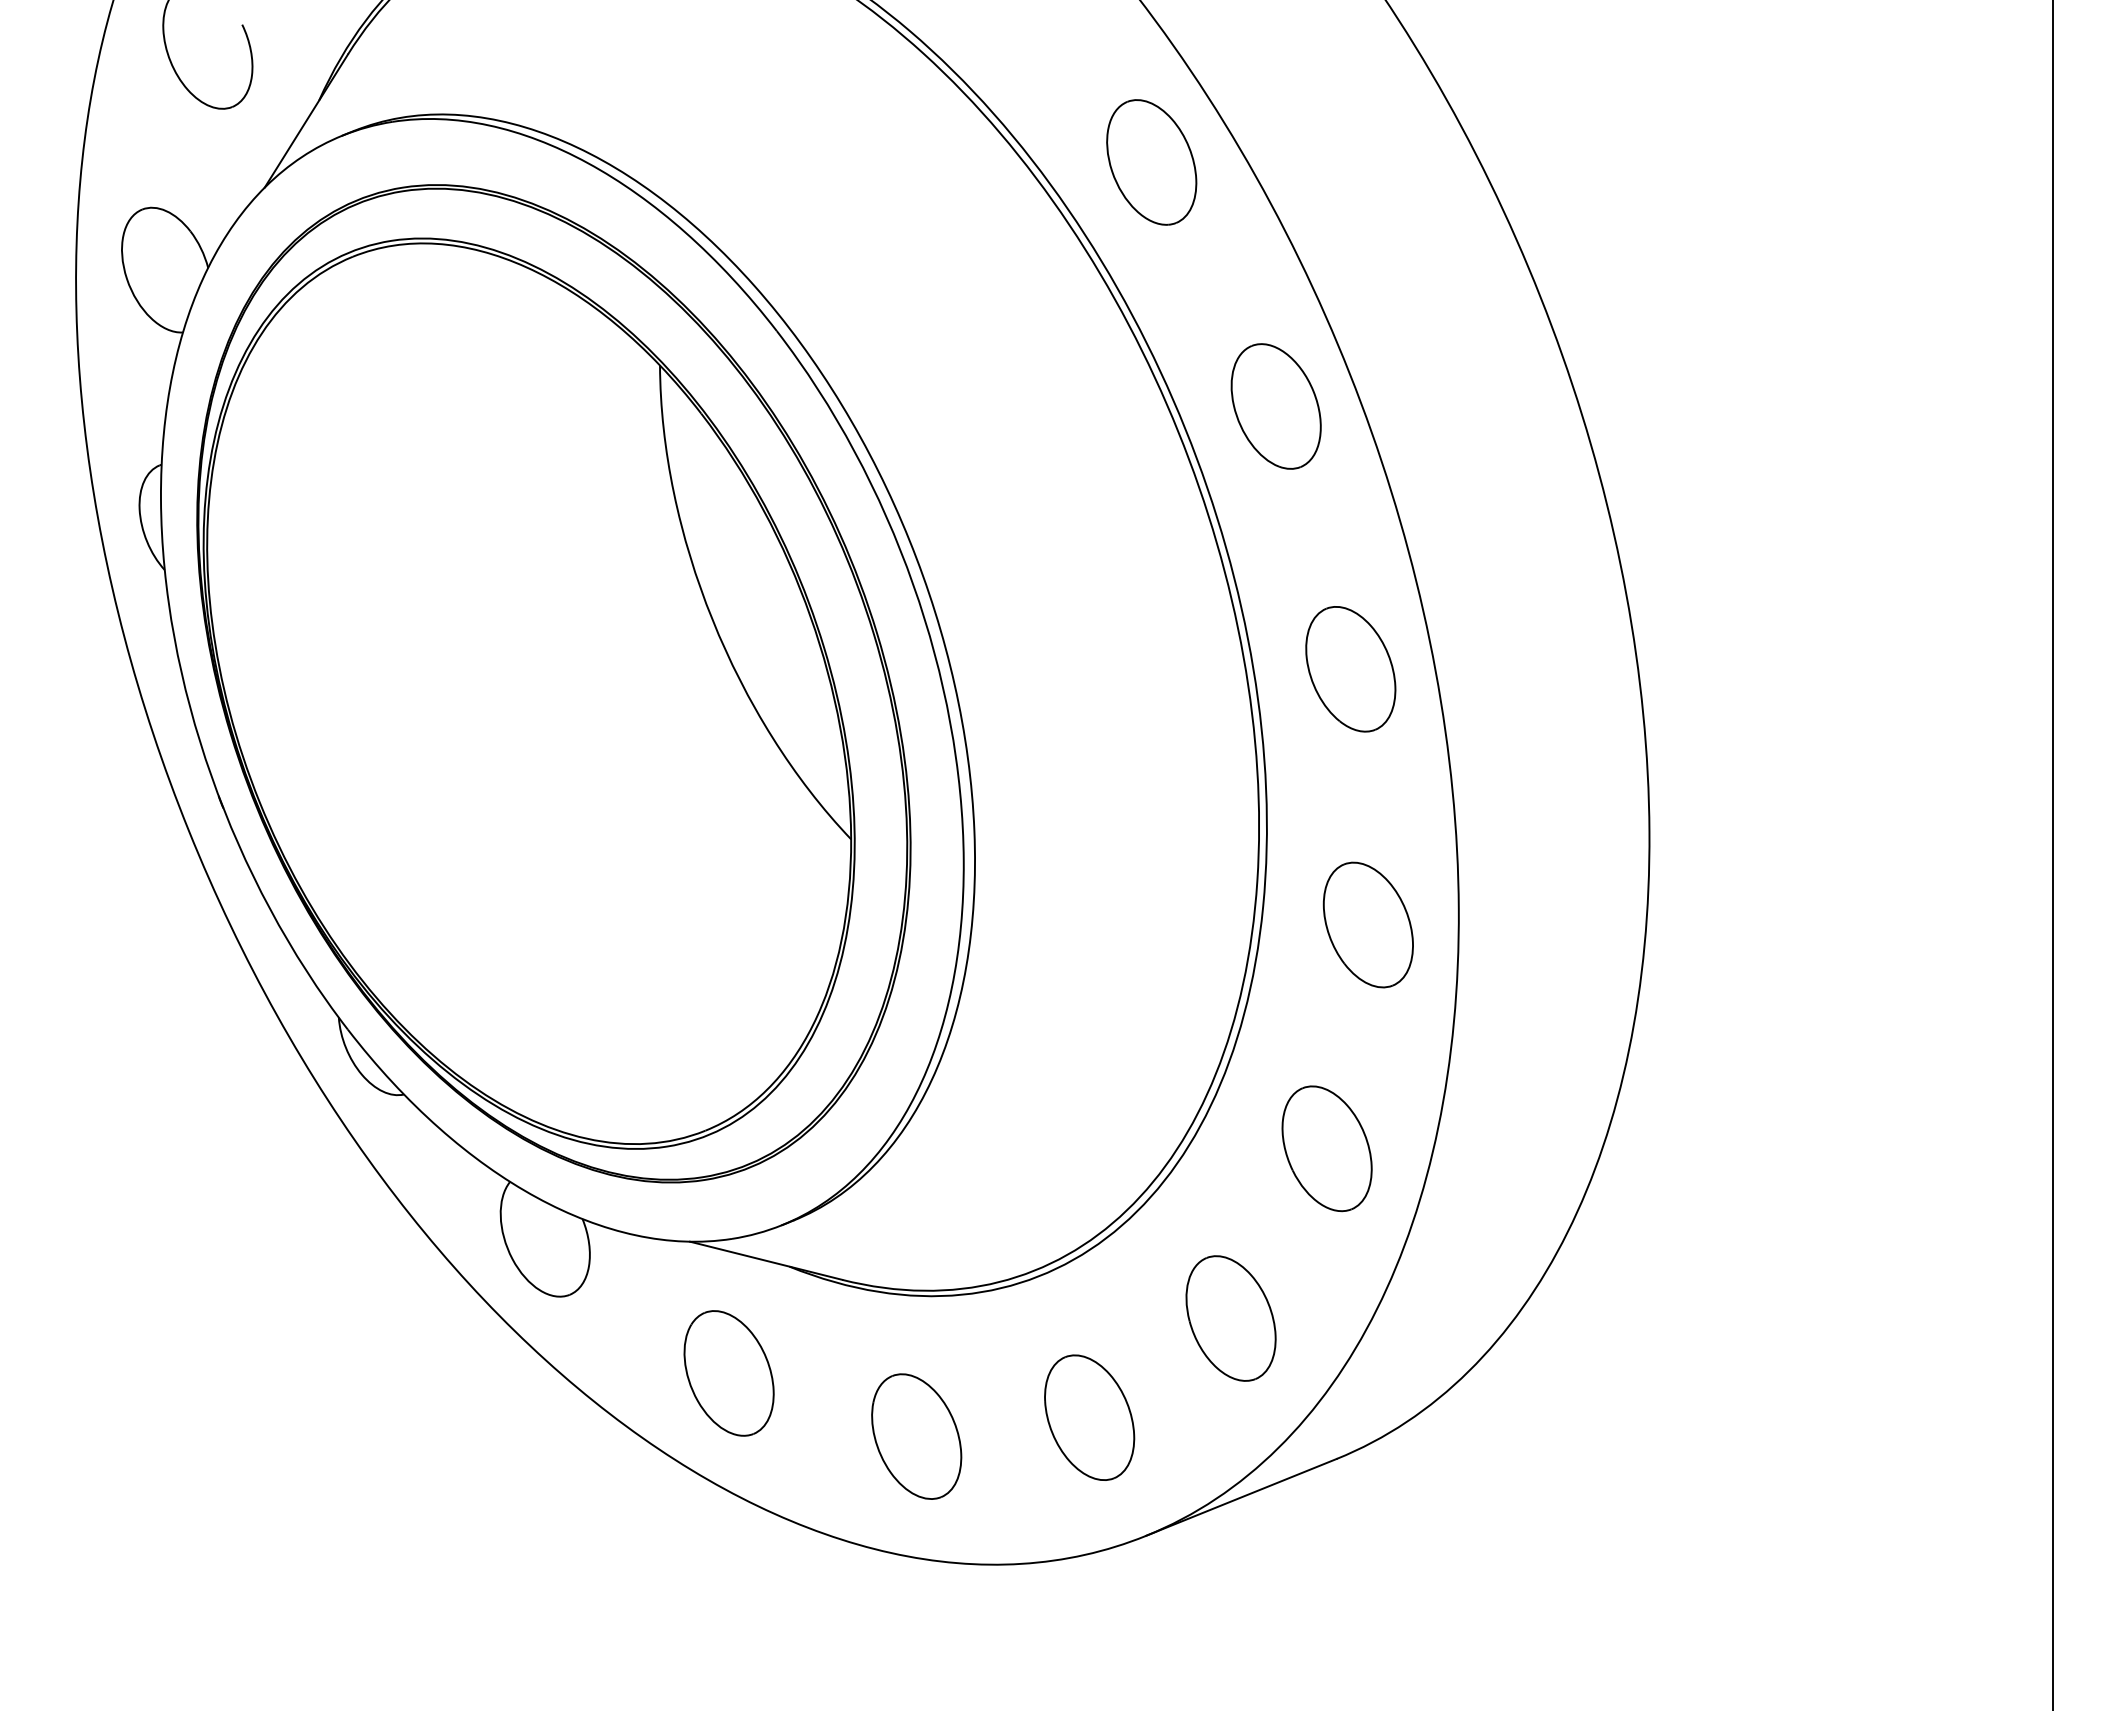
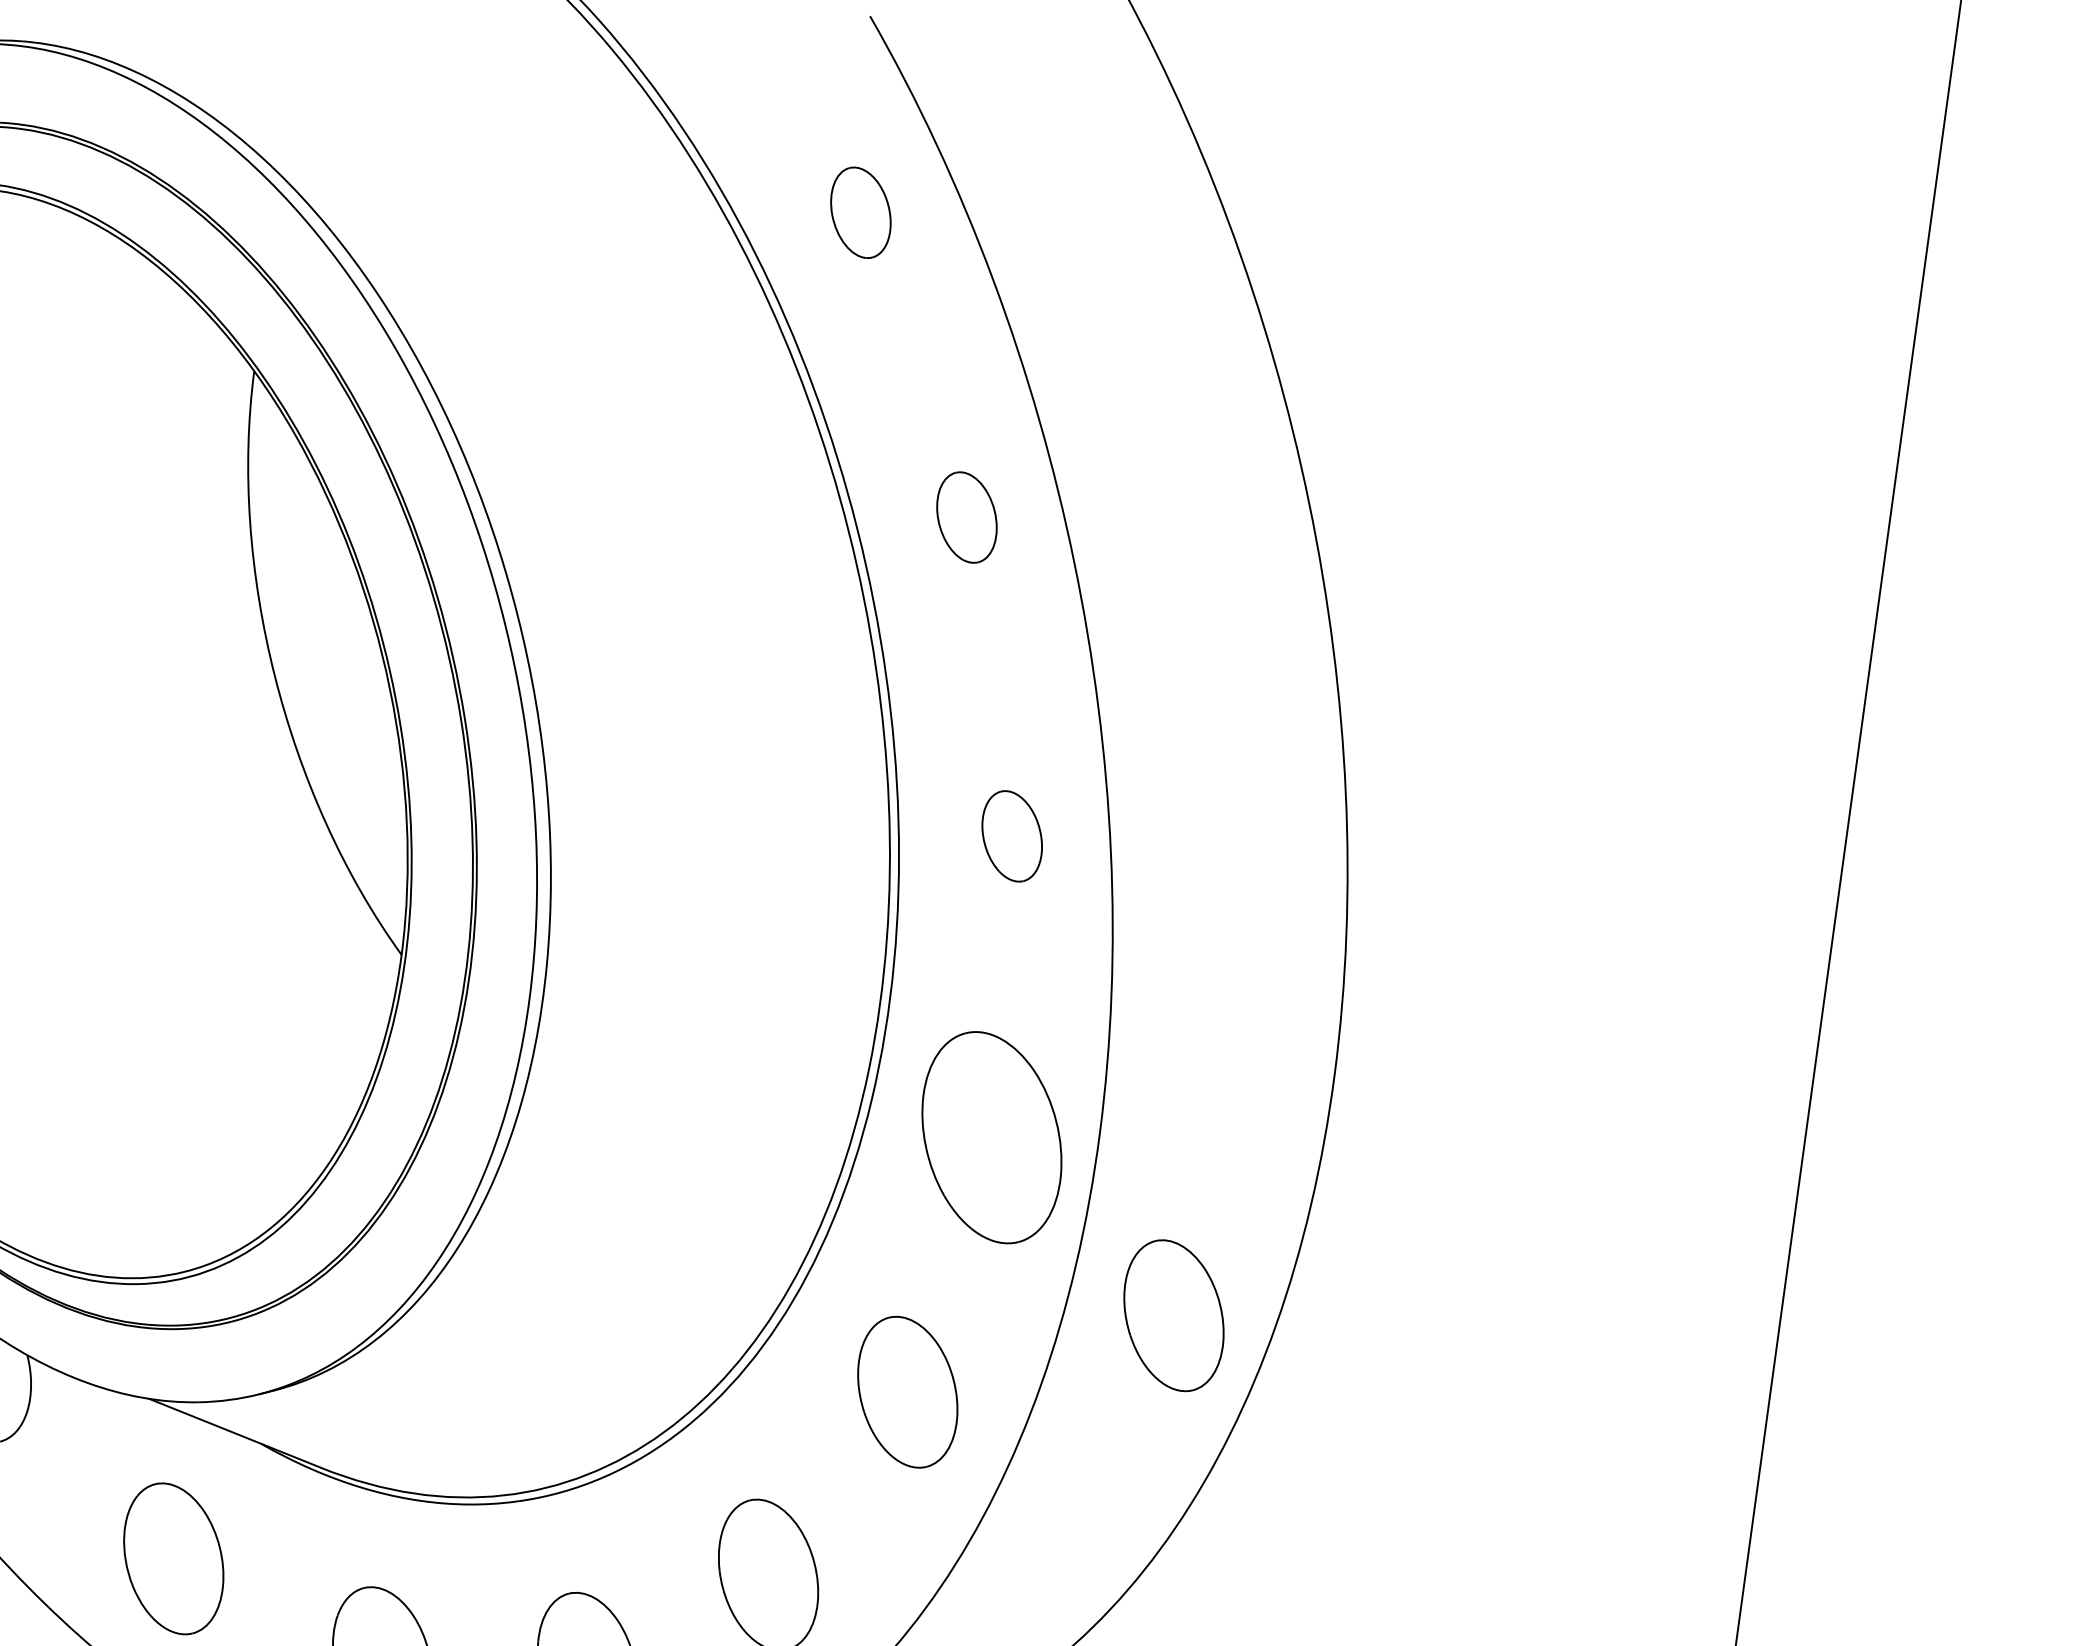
part: (1151, 162) -> (860, 212), size x0.6
part: (1275, 406) -> (966, 517), size x0.6
part: (1350, 669) -> (1011, 836), size x0.6
part: (1367, 924) -> (990, 1136), size x1.4
part: (1541, 1053) -> (1173, 1315), added

